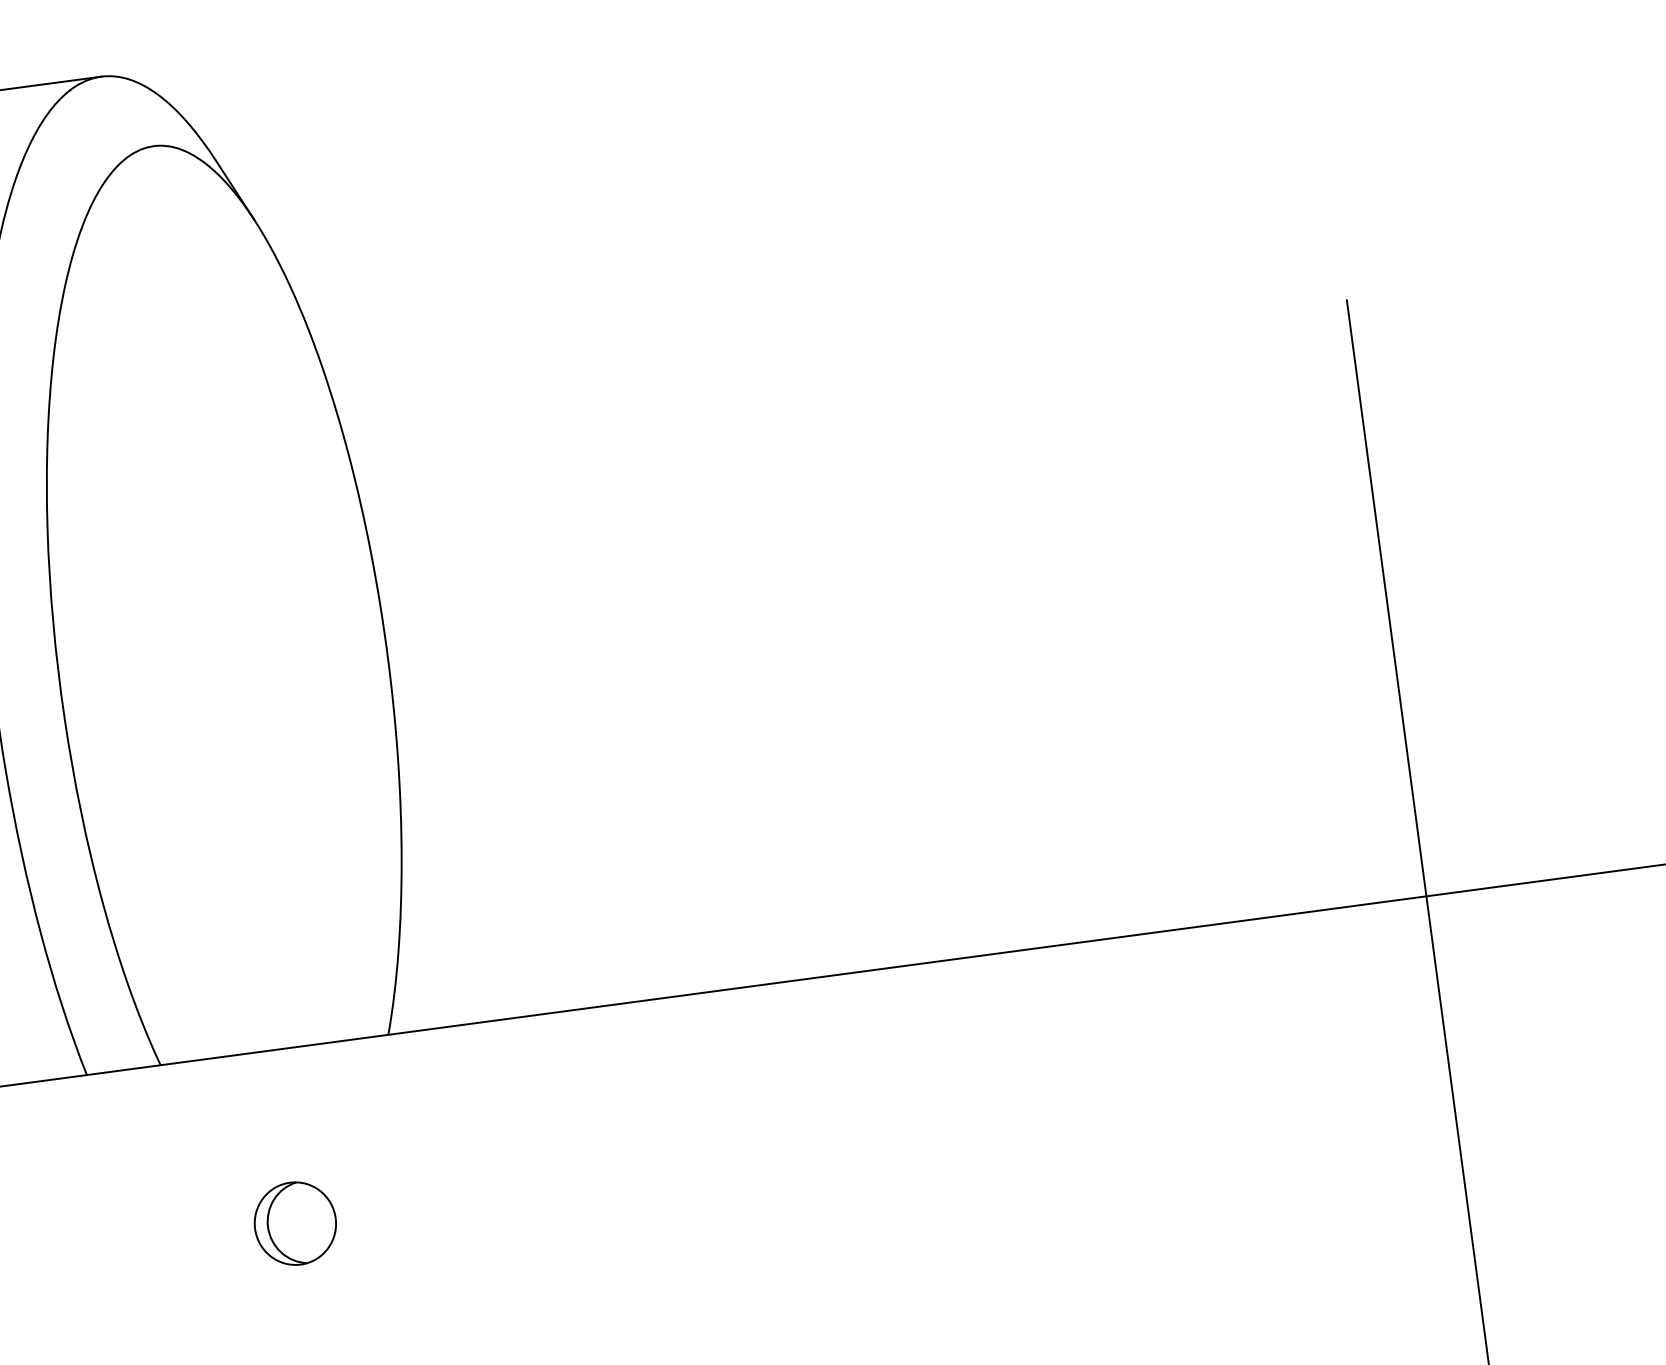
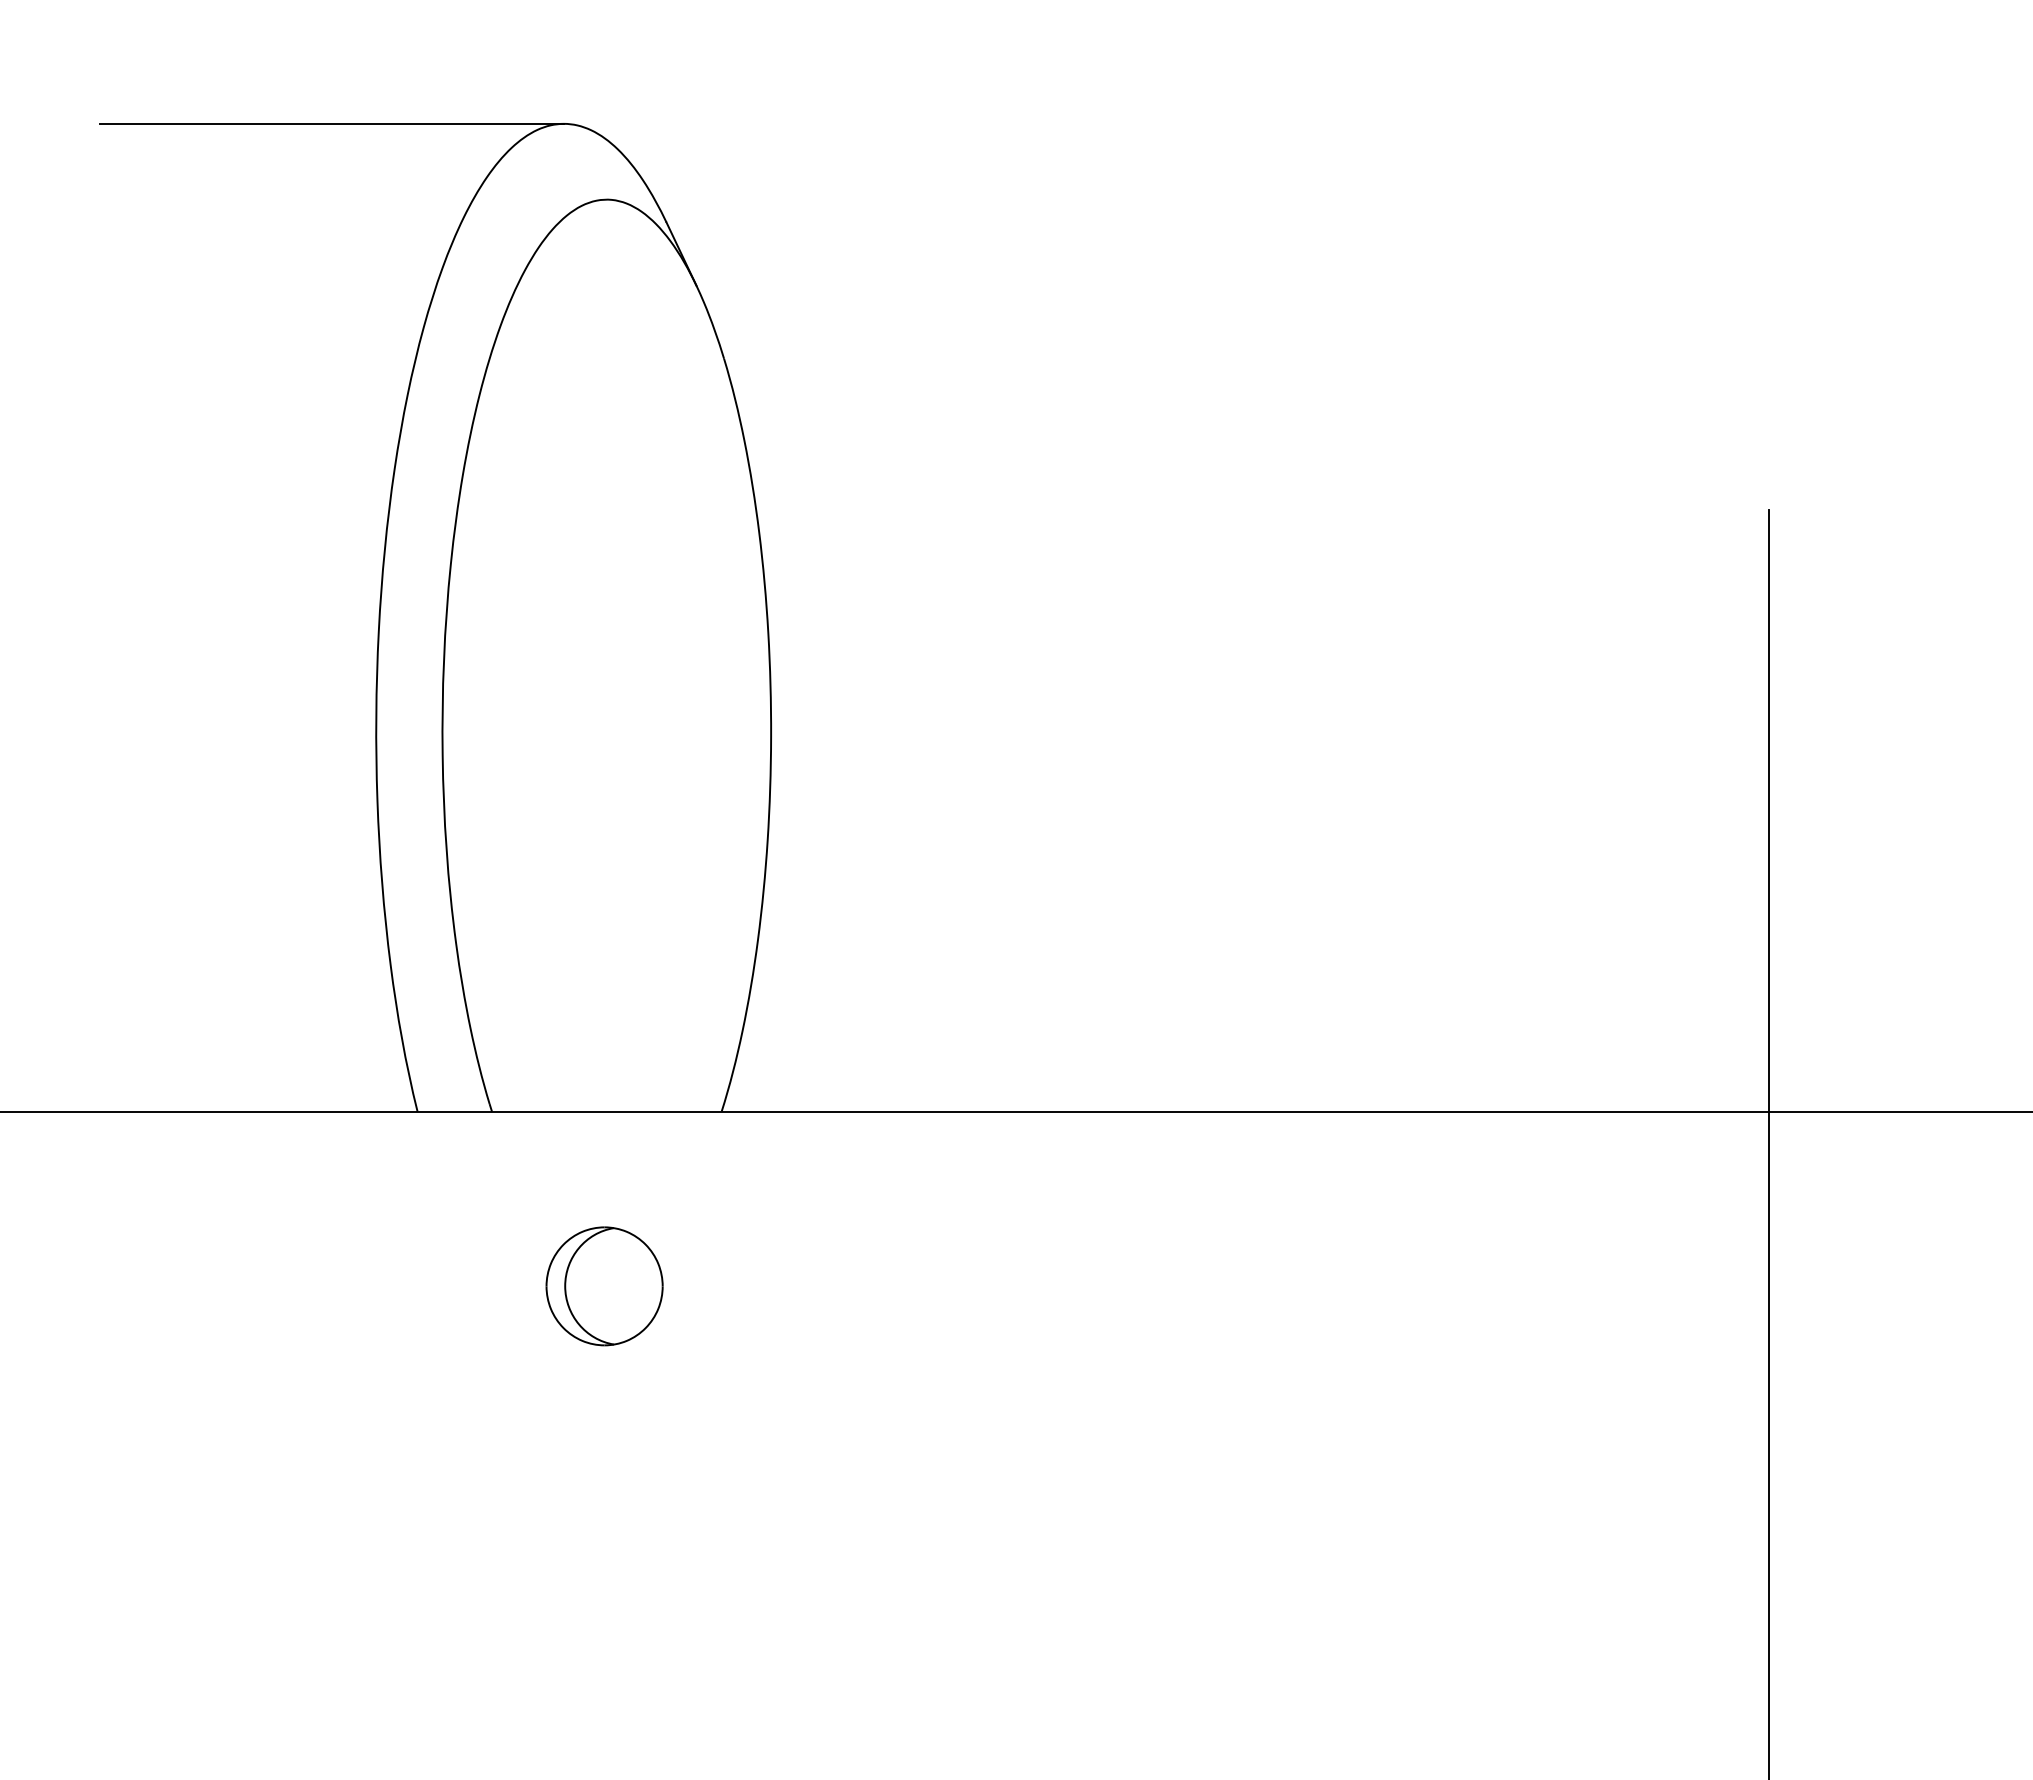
part: (295, 1223) -> (604, 1286), size x1.43

